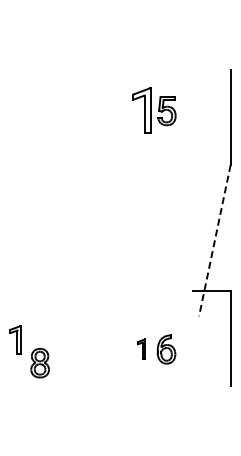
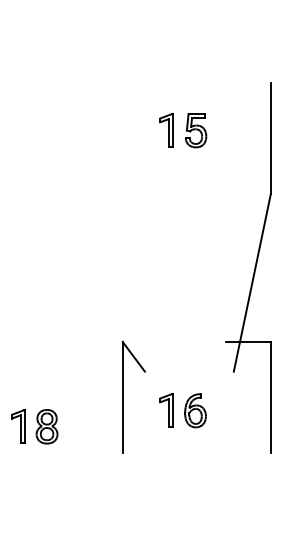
part: (141, 110) -> (166, 129), size x0.62
line: (214, 241) -> (251, 283), dashed -> solid
part: (105, 338) -> (123, 397), added
part: (15, 339) -> (18, 425), moved
part: (141, 348) -> (166, 409), size x1.43

